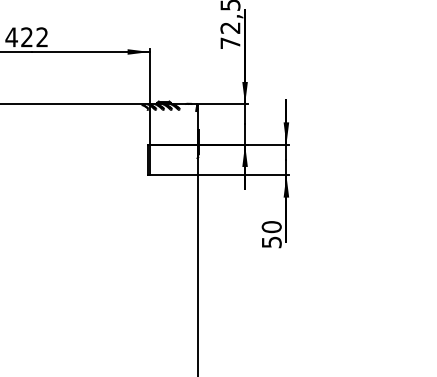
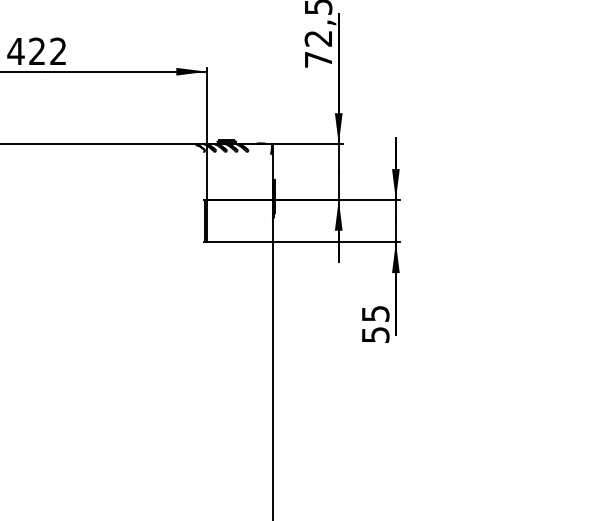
text: (271, 227) -> (375, 314), 50 -> 55

